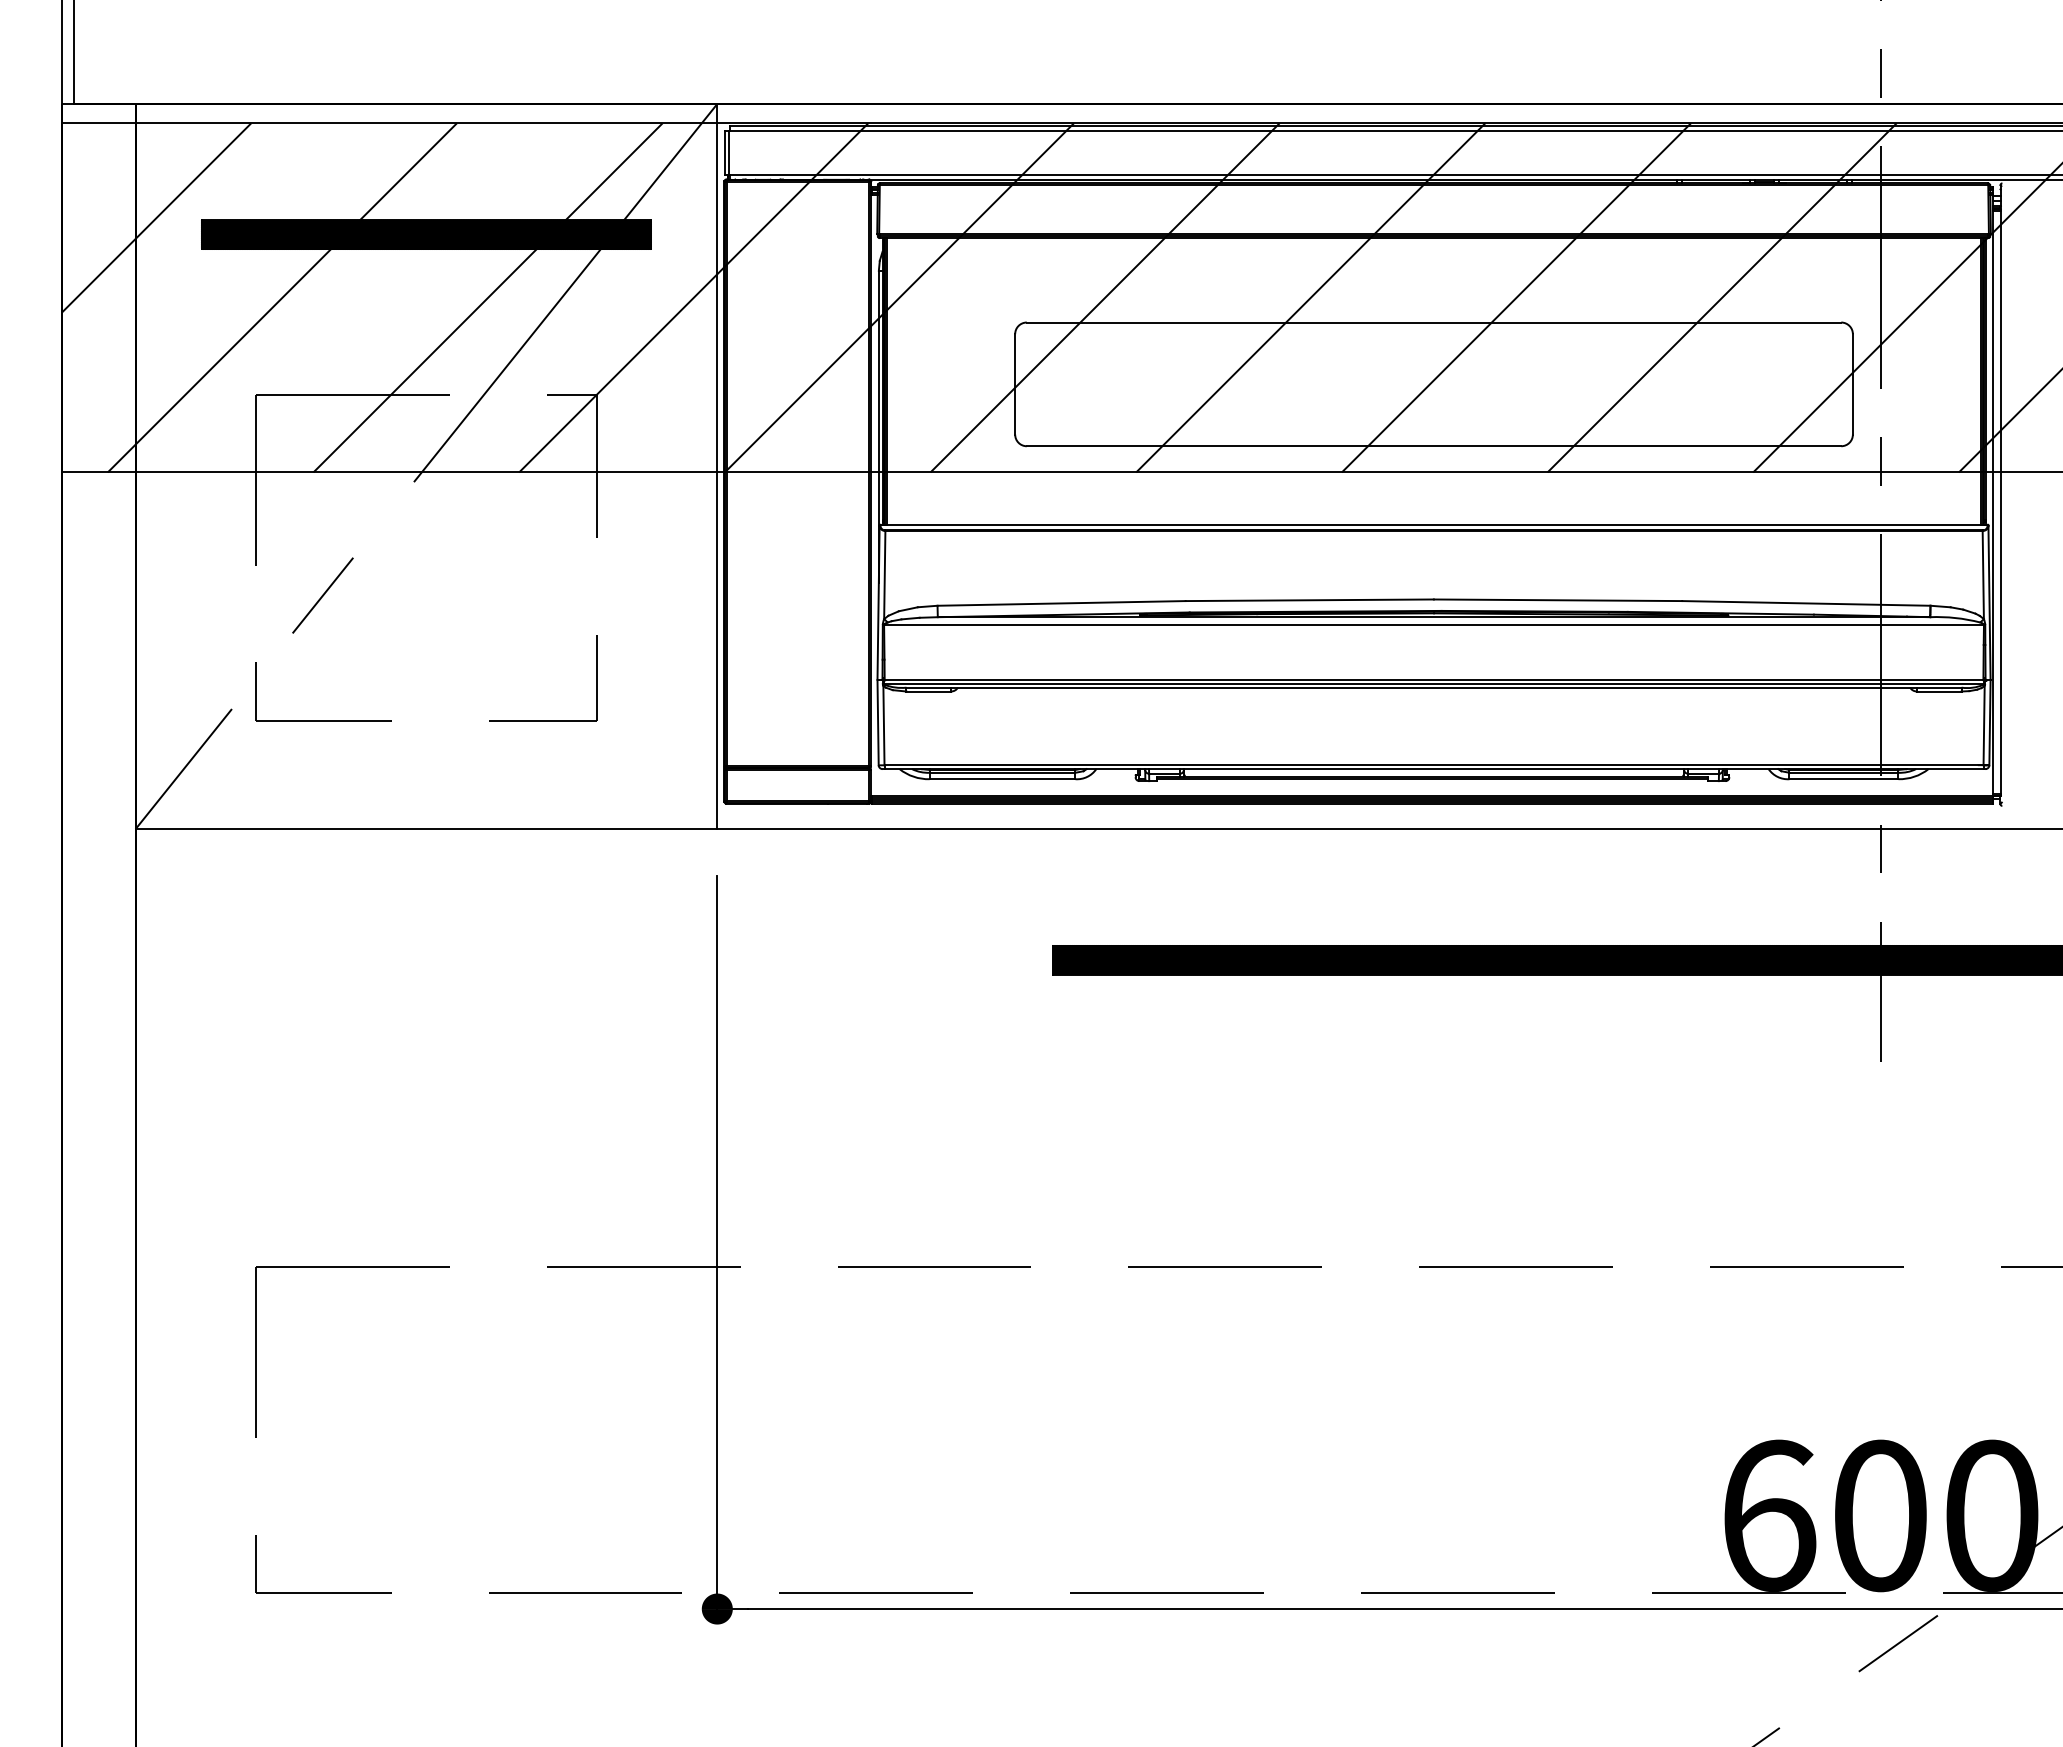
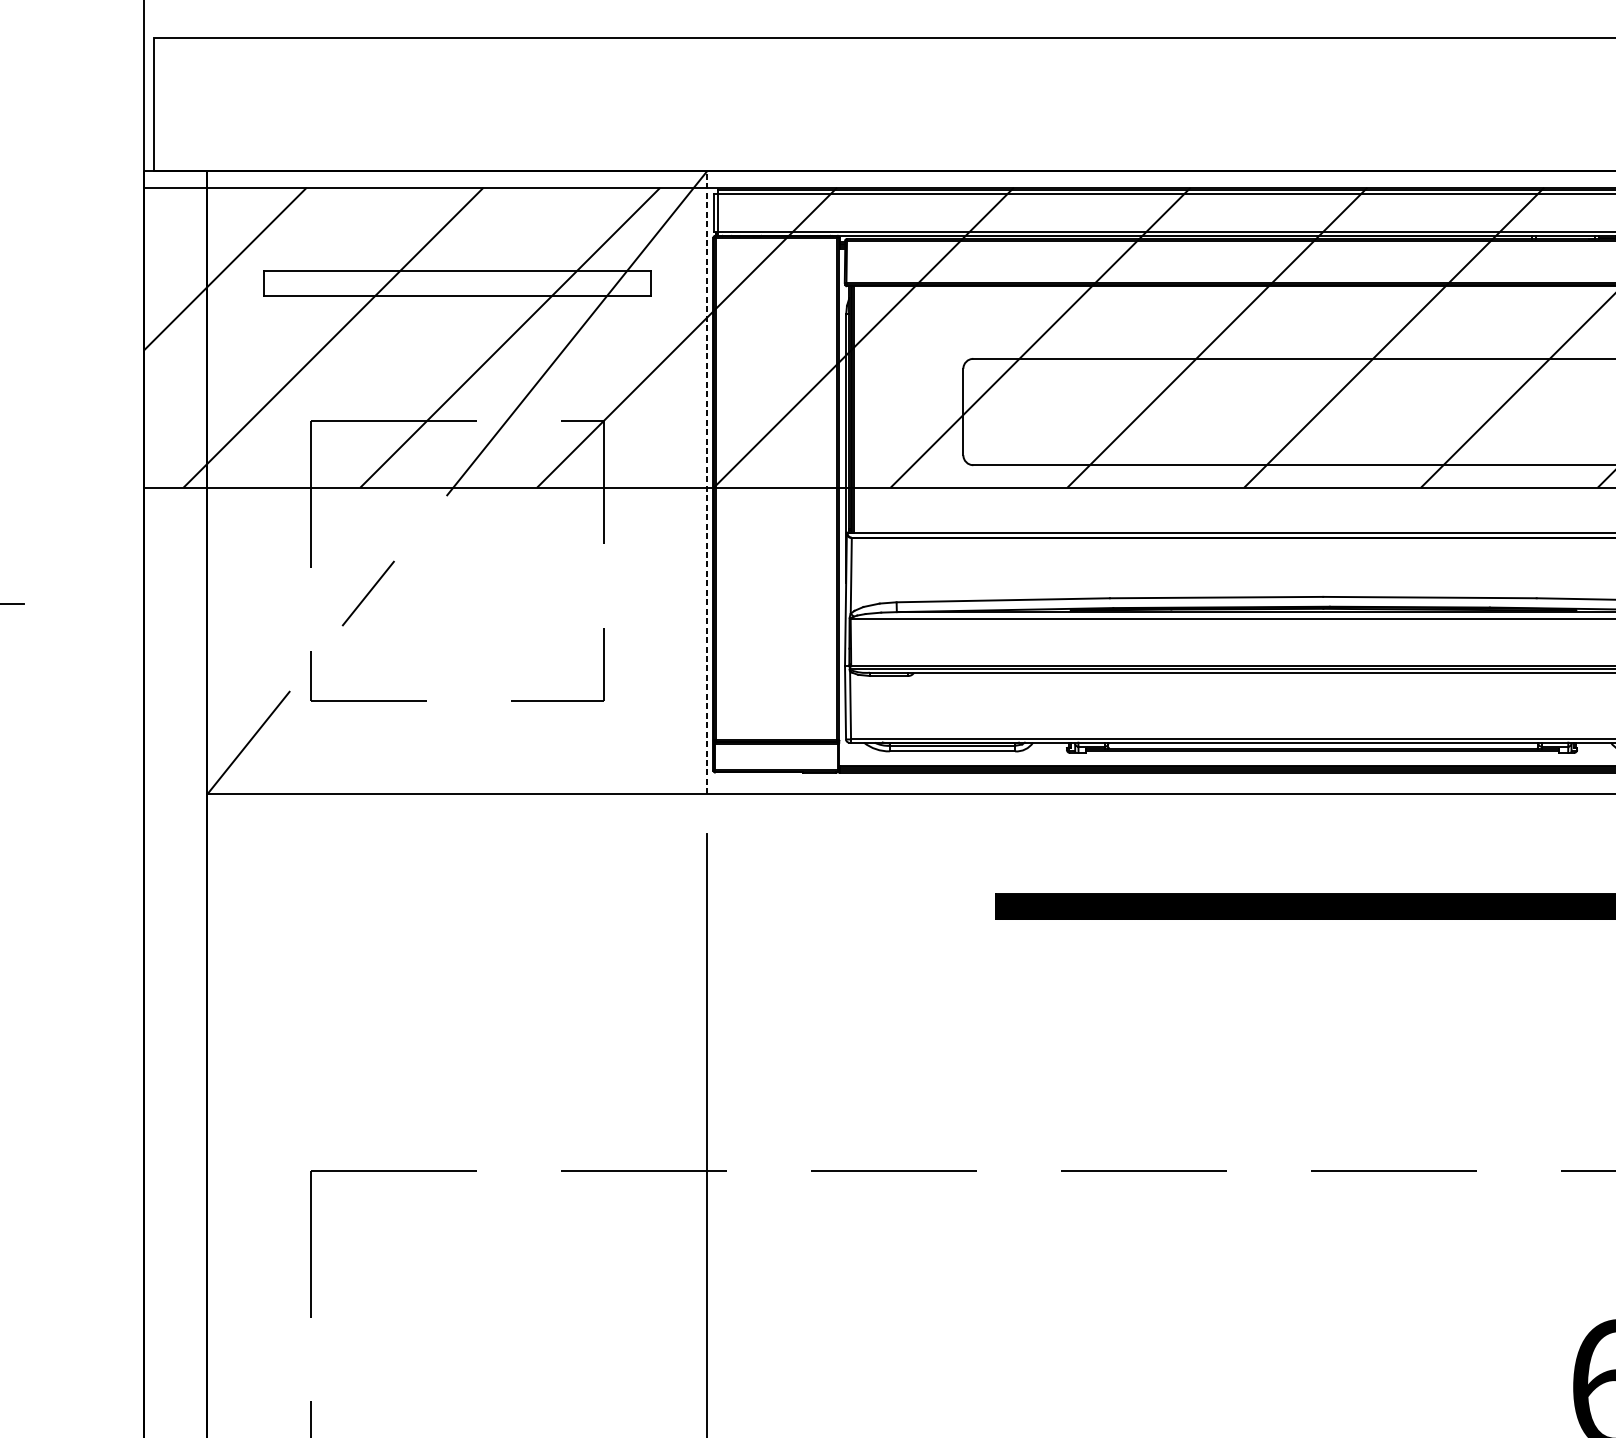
hatch: (426, 234) -> (457, 283), removed
line: (717, 466) -> (707, 482), solid -> dashed

